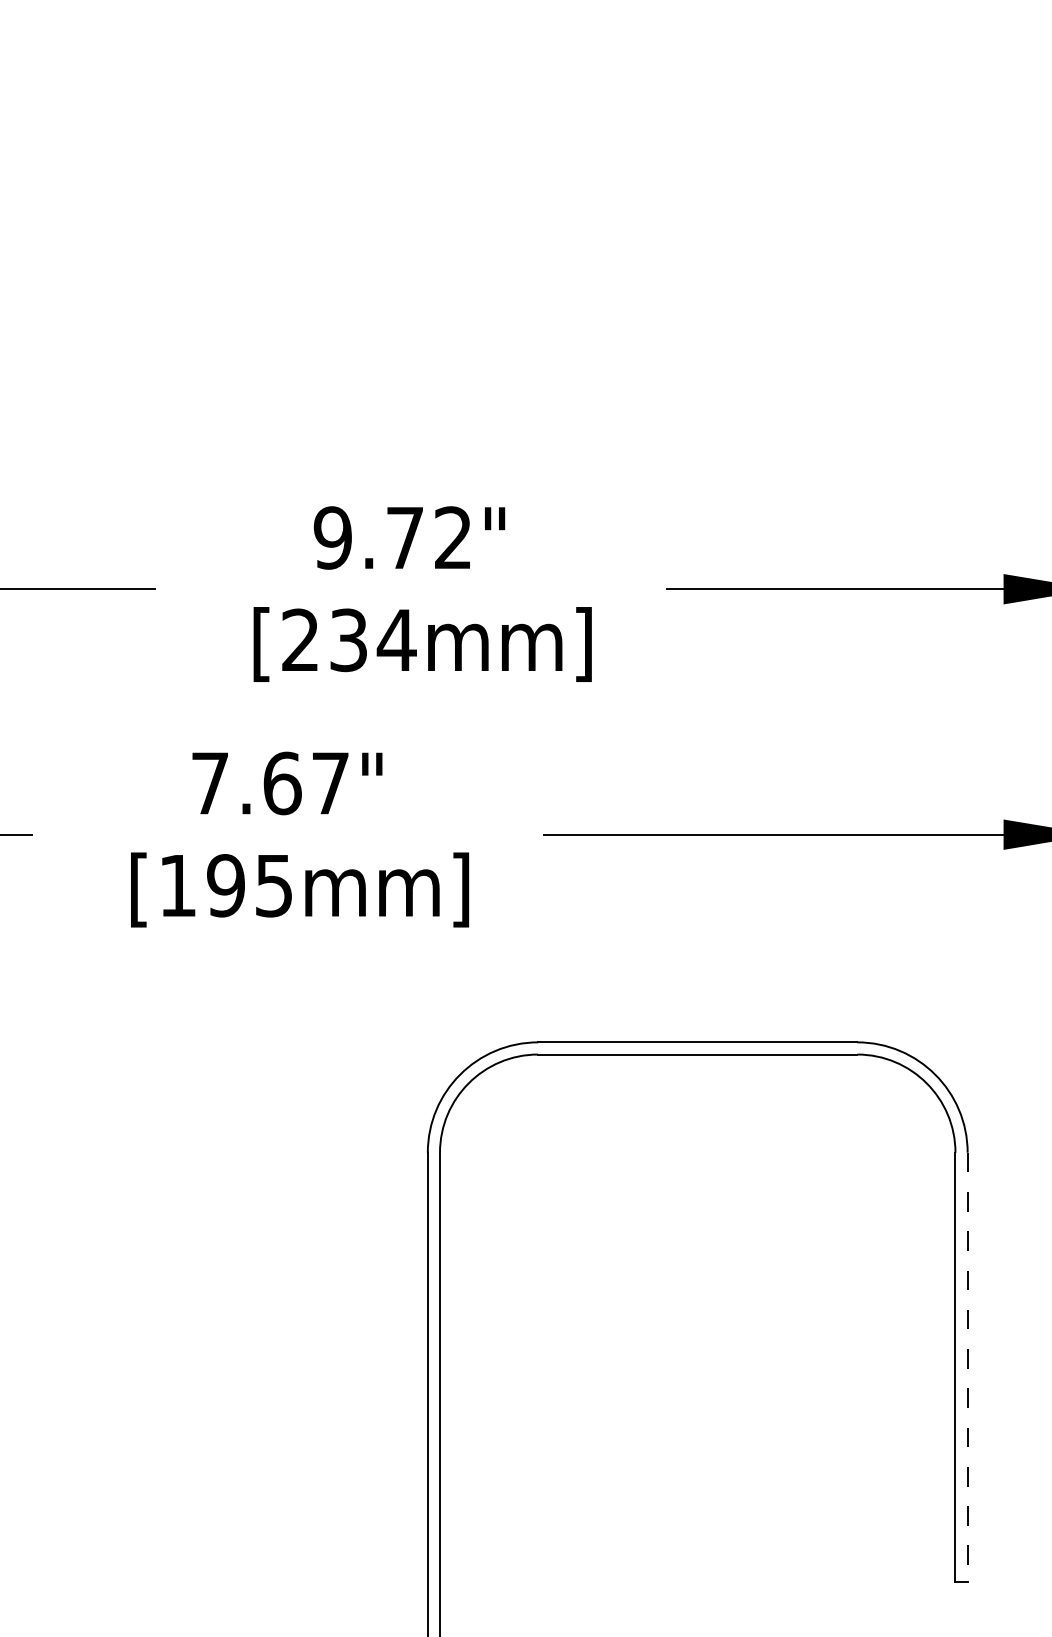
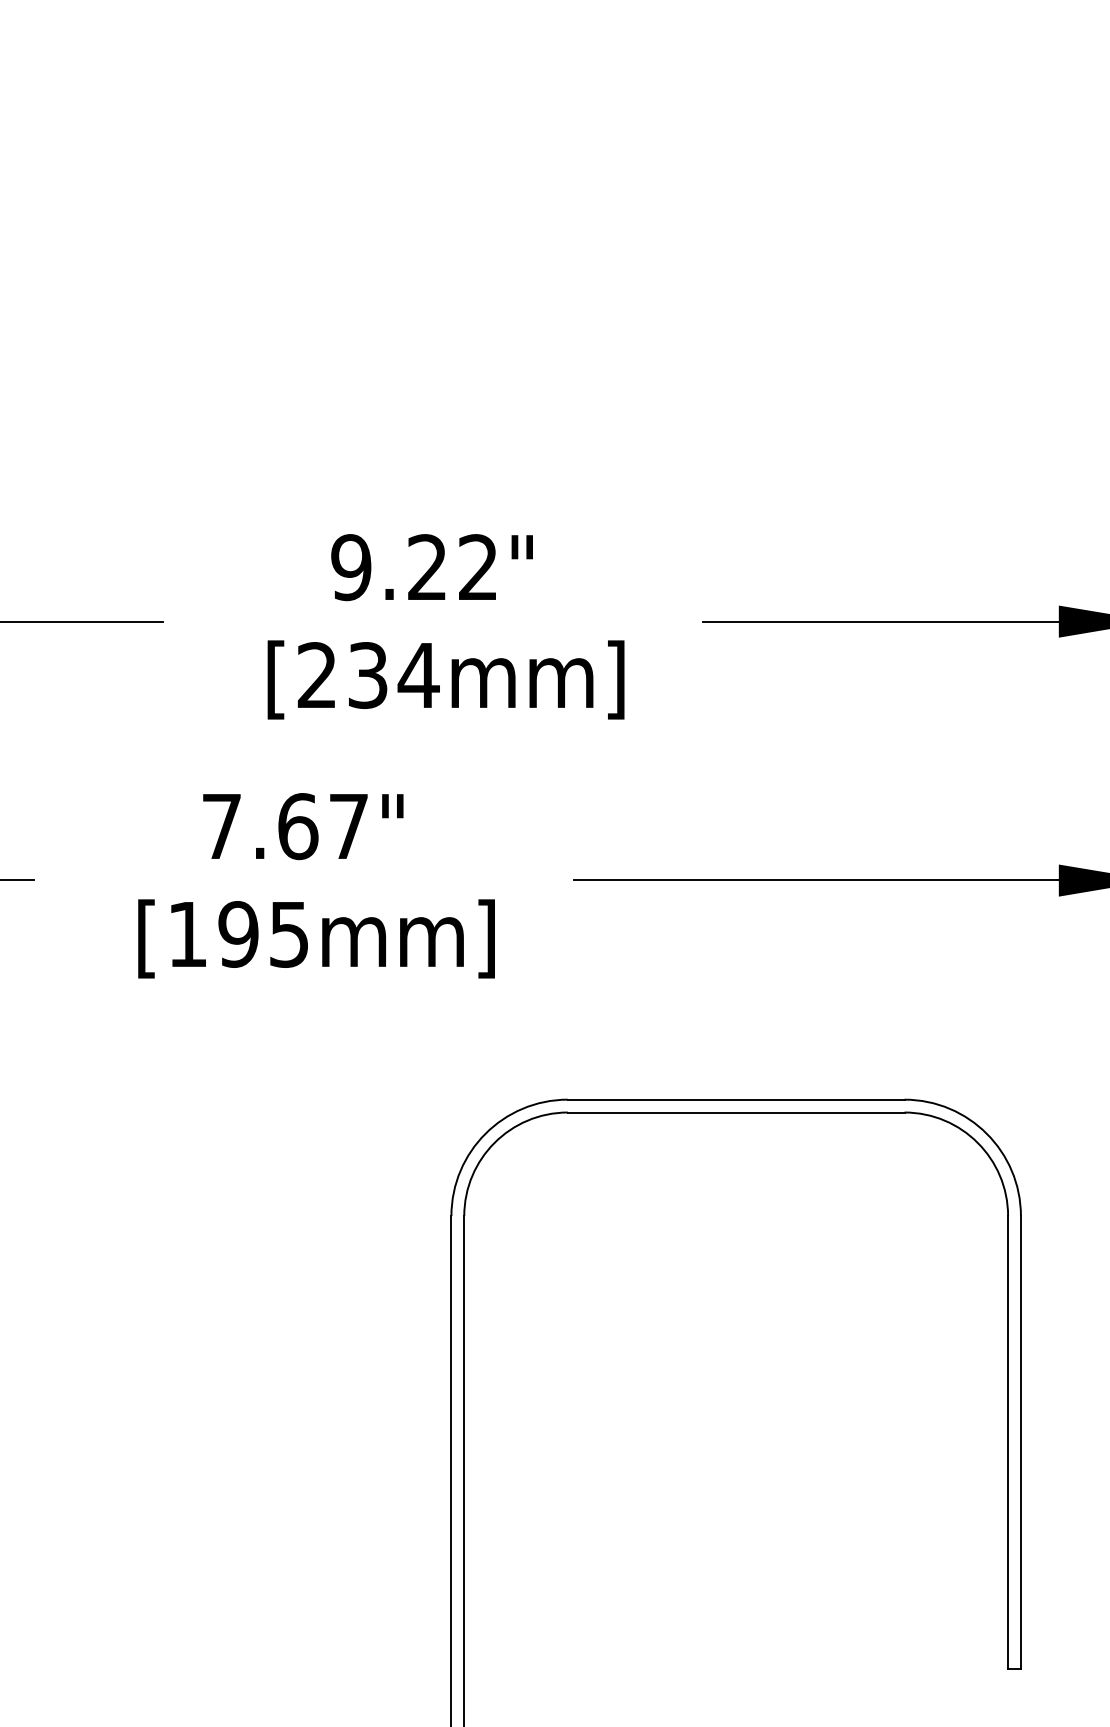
text: (404, 537) -> (426, 567), 9.72" -> 9.22"
line: (967, 1367) -> (1020, 1442), dashed -> solid

